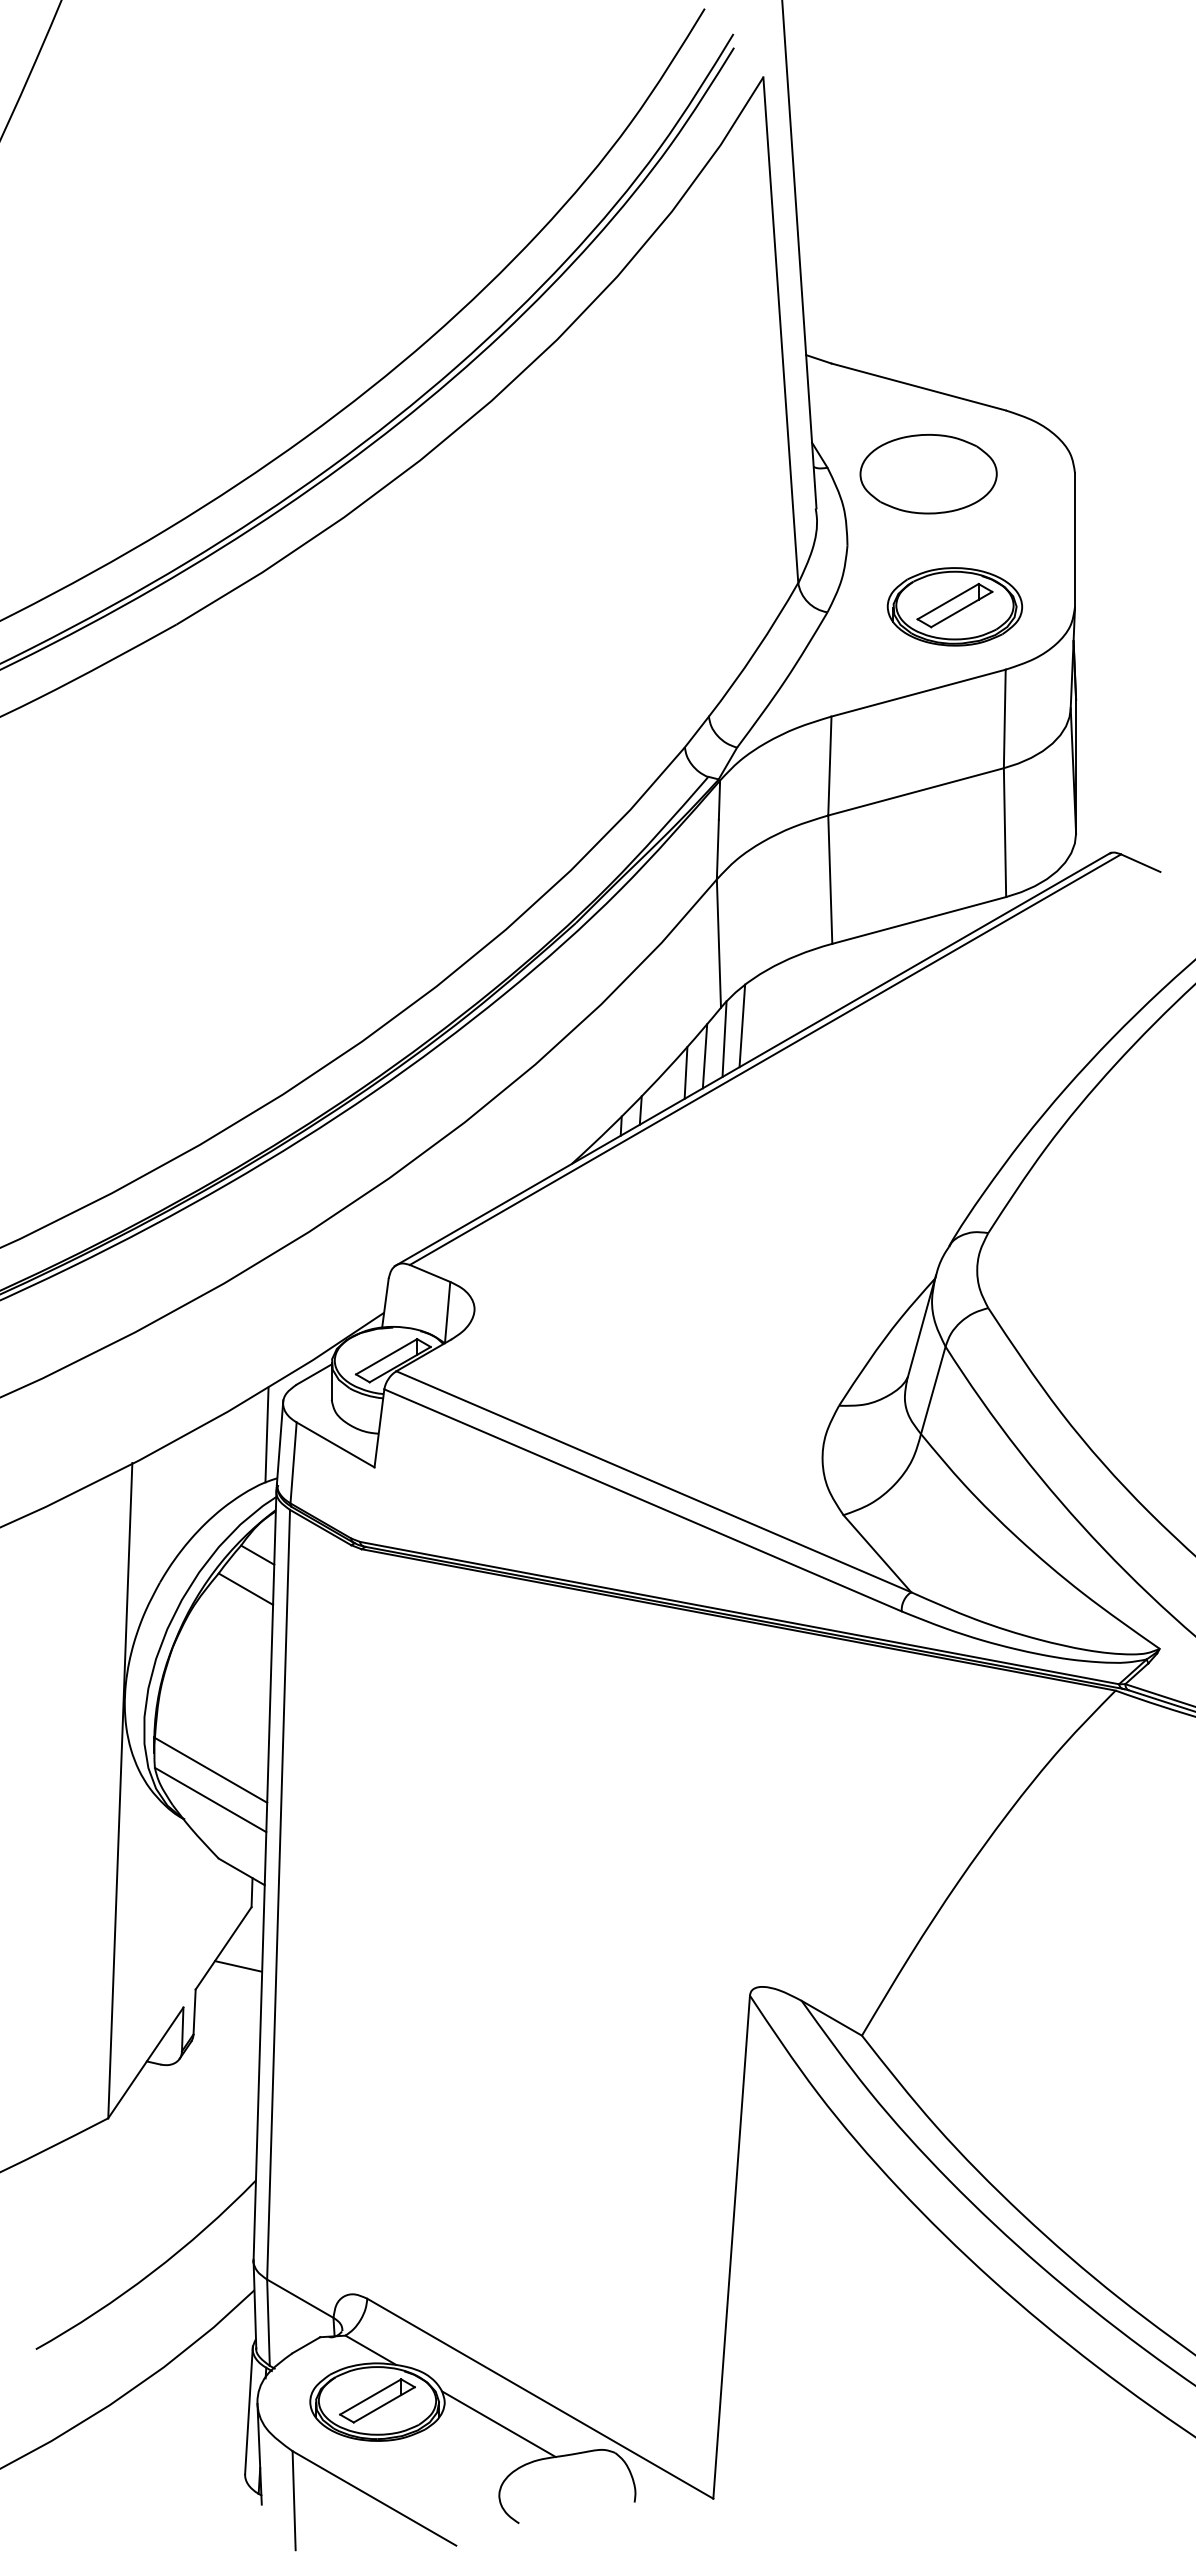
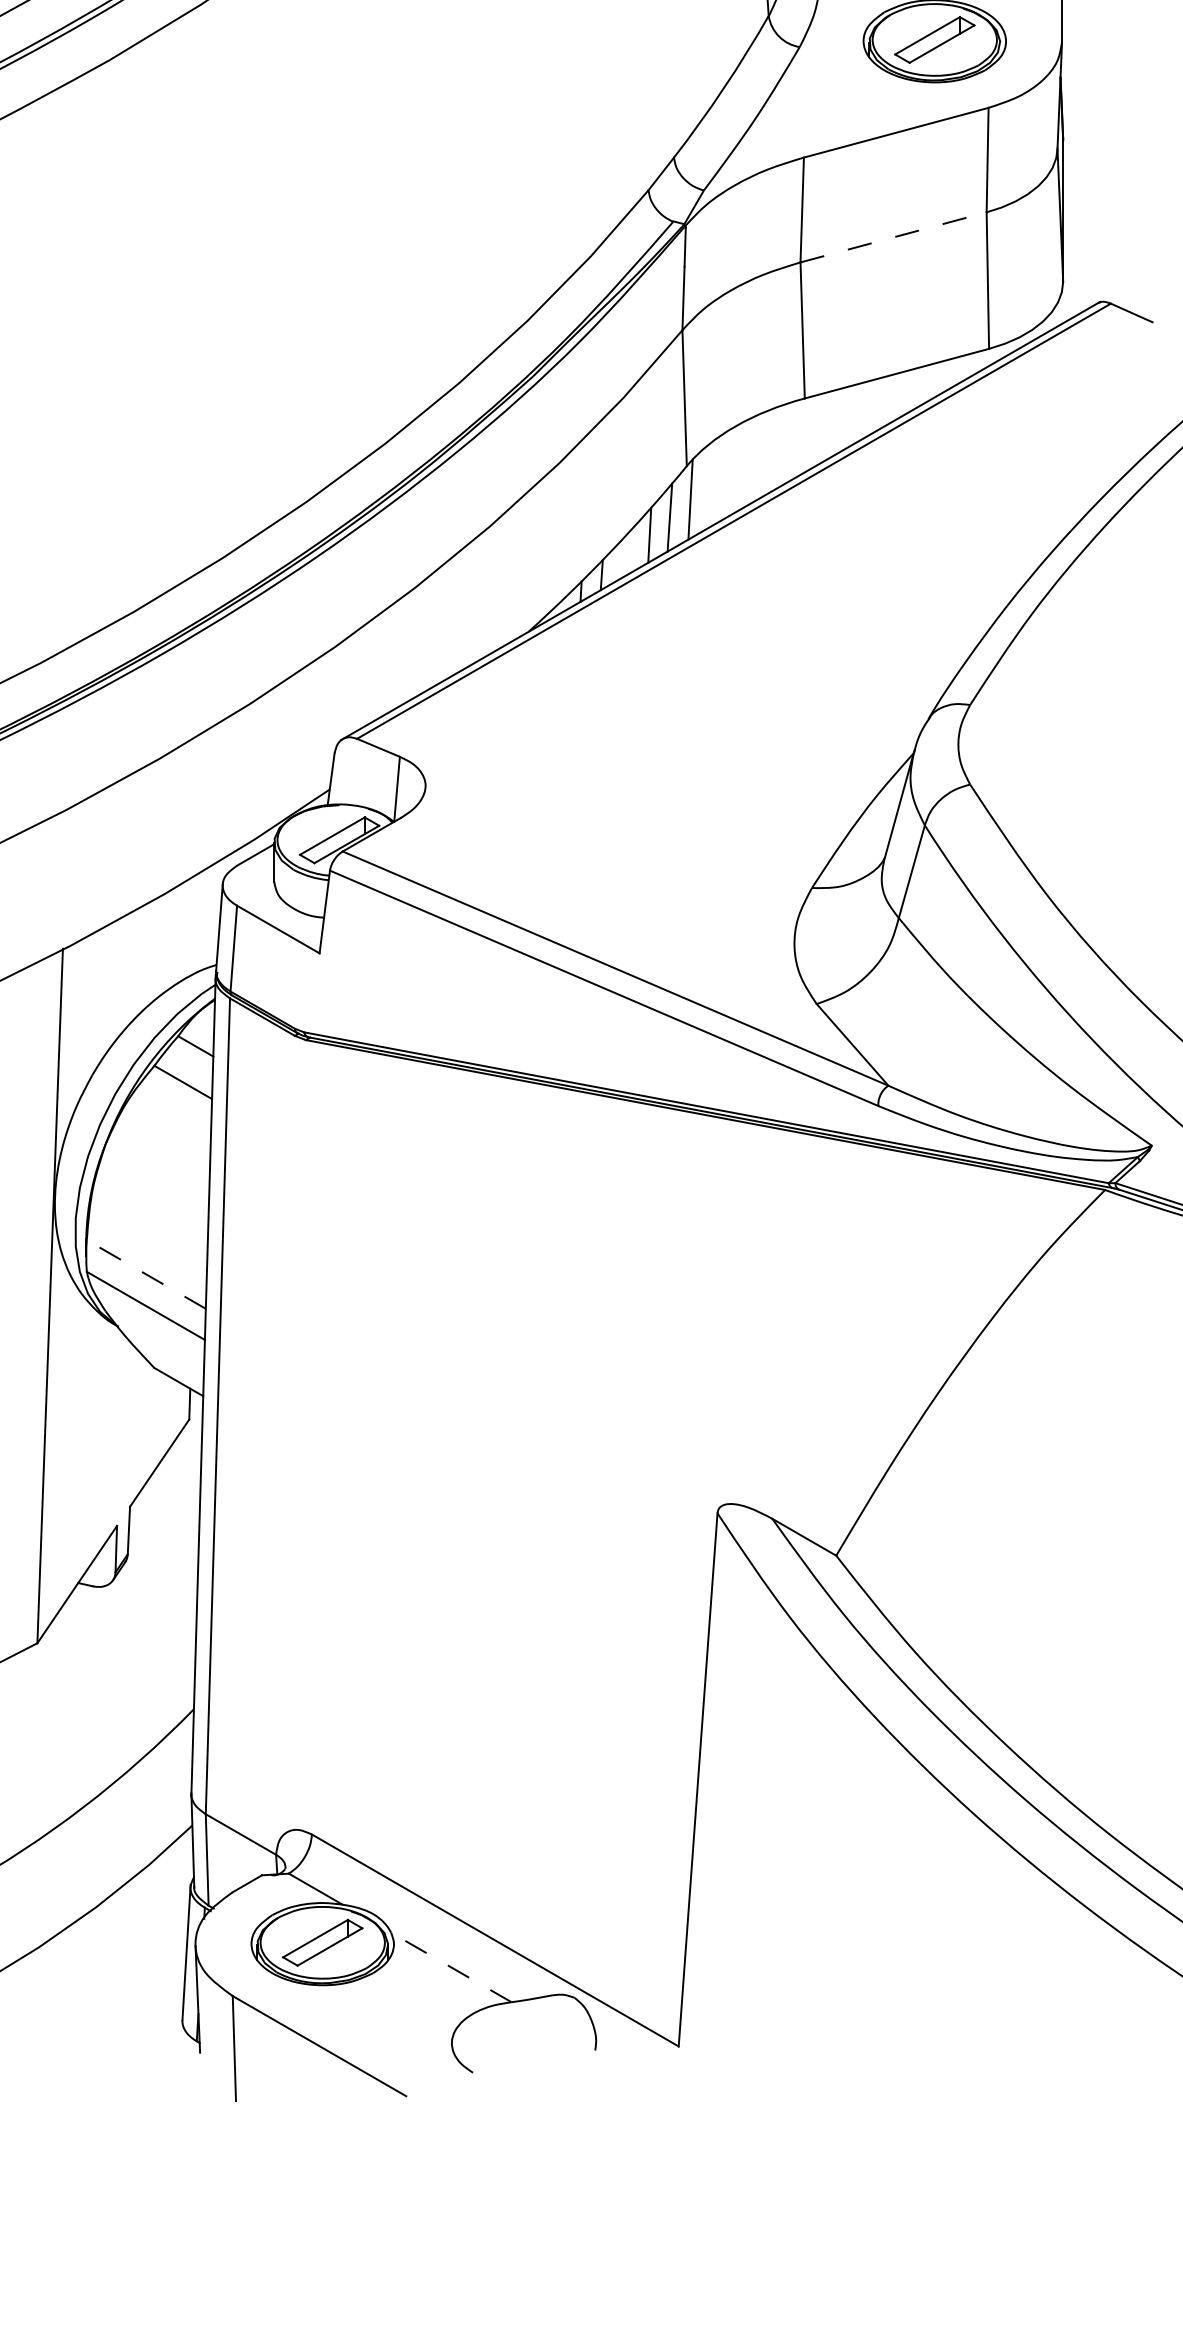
line: (916, 791) -> (894, 236), solid -> dashed
line: (742, 1025) -> (709, 485), removed
line: (266, 1434) -> (205, 918), removed
line: (211, 1770) -> (146, 1274), solid -> dashed
line: (237, 1966) -> (174, 1482), removed
line: (498, 2424) -> (450, 1967), solid -> dashed

